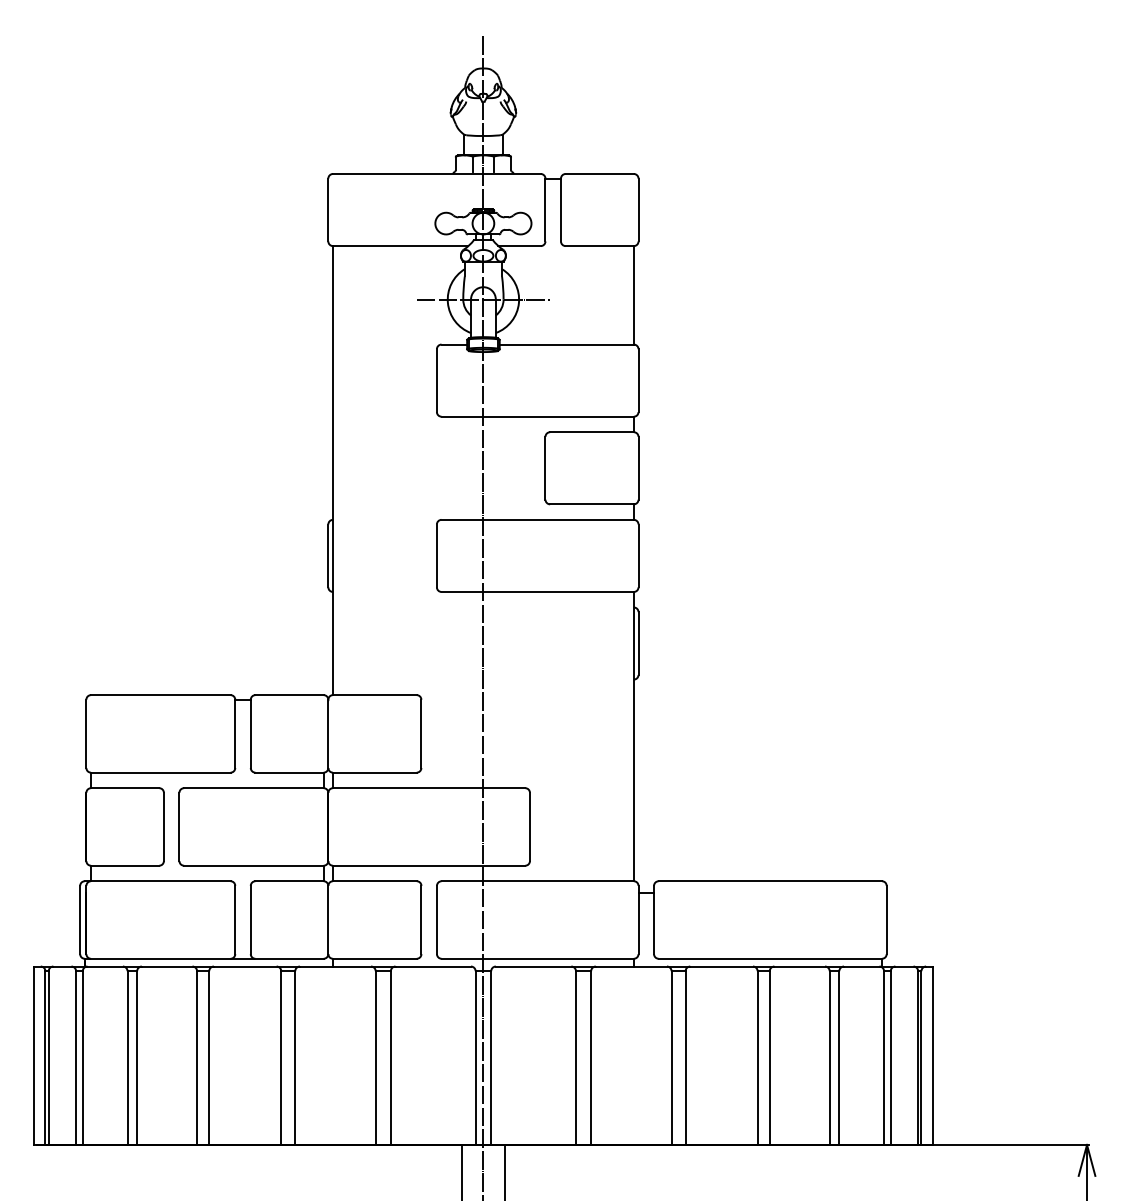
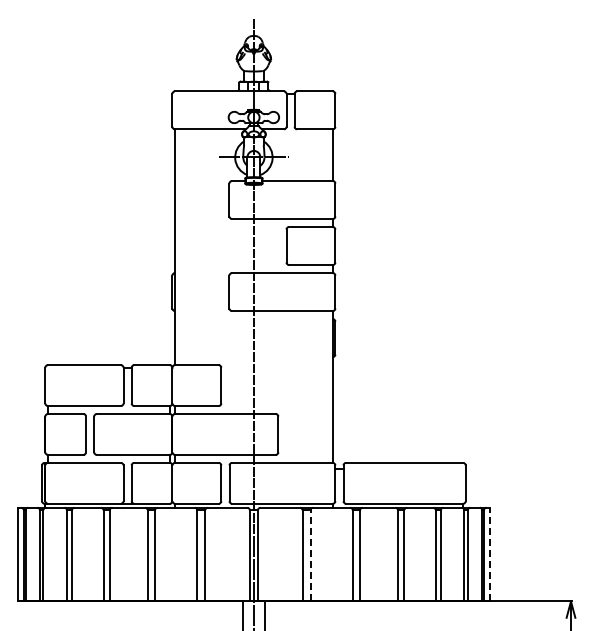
line: (933, 1055) -> (490, 554), solid -> dashed
line: (591, 1057) -> (310, 555), solid -> dashed

